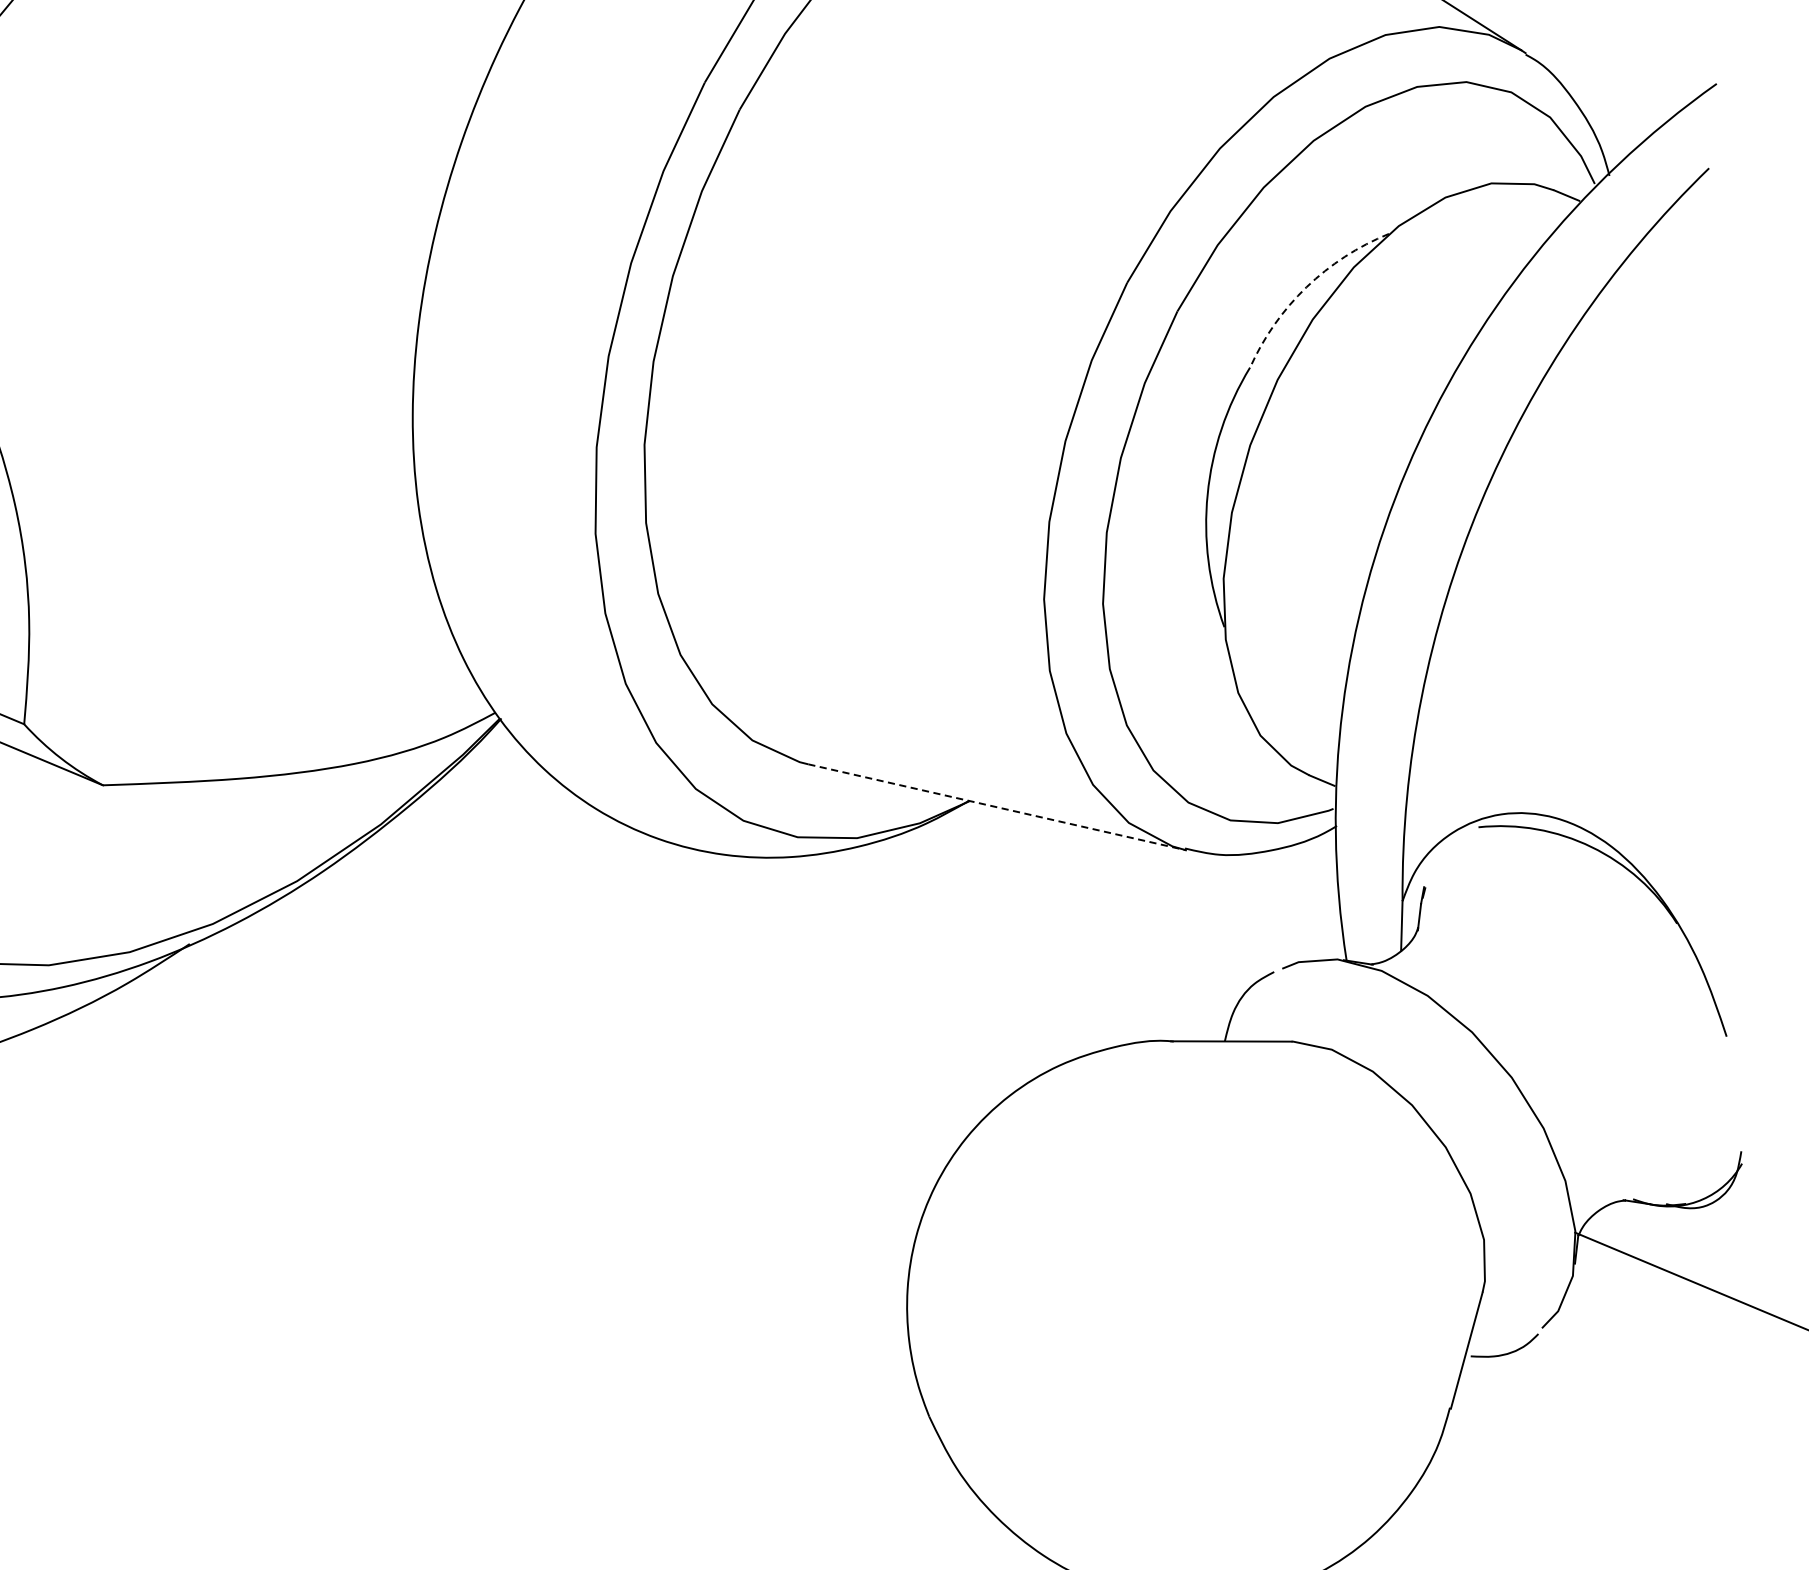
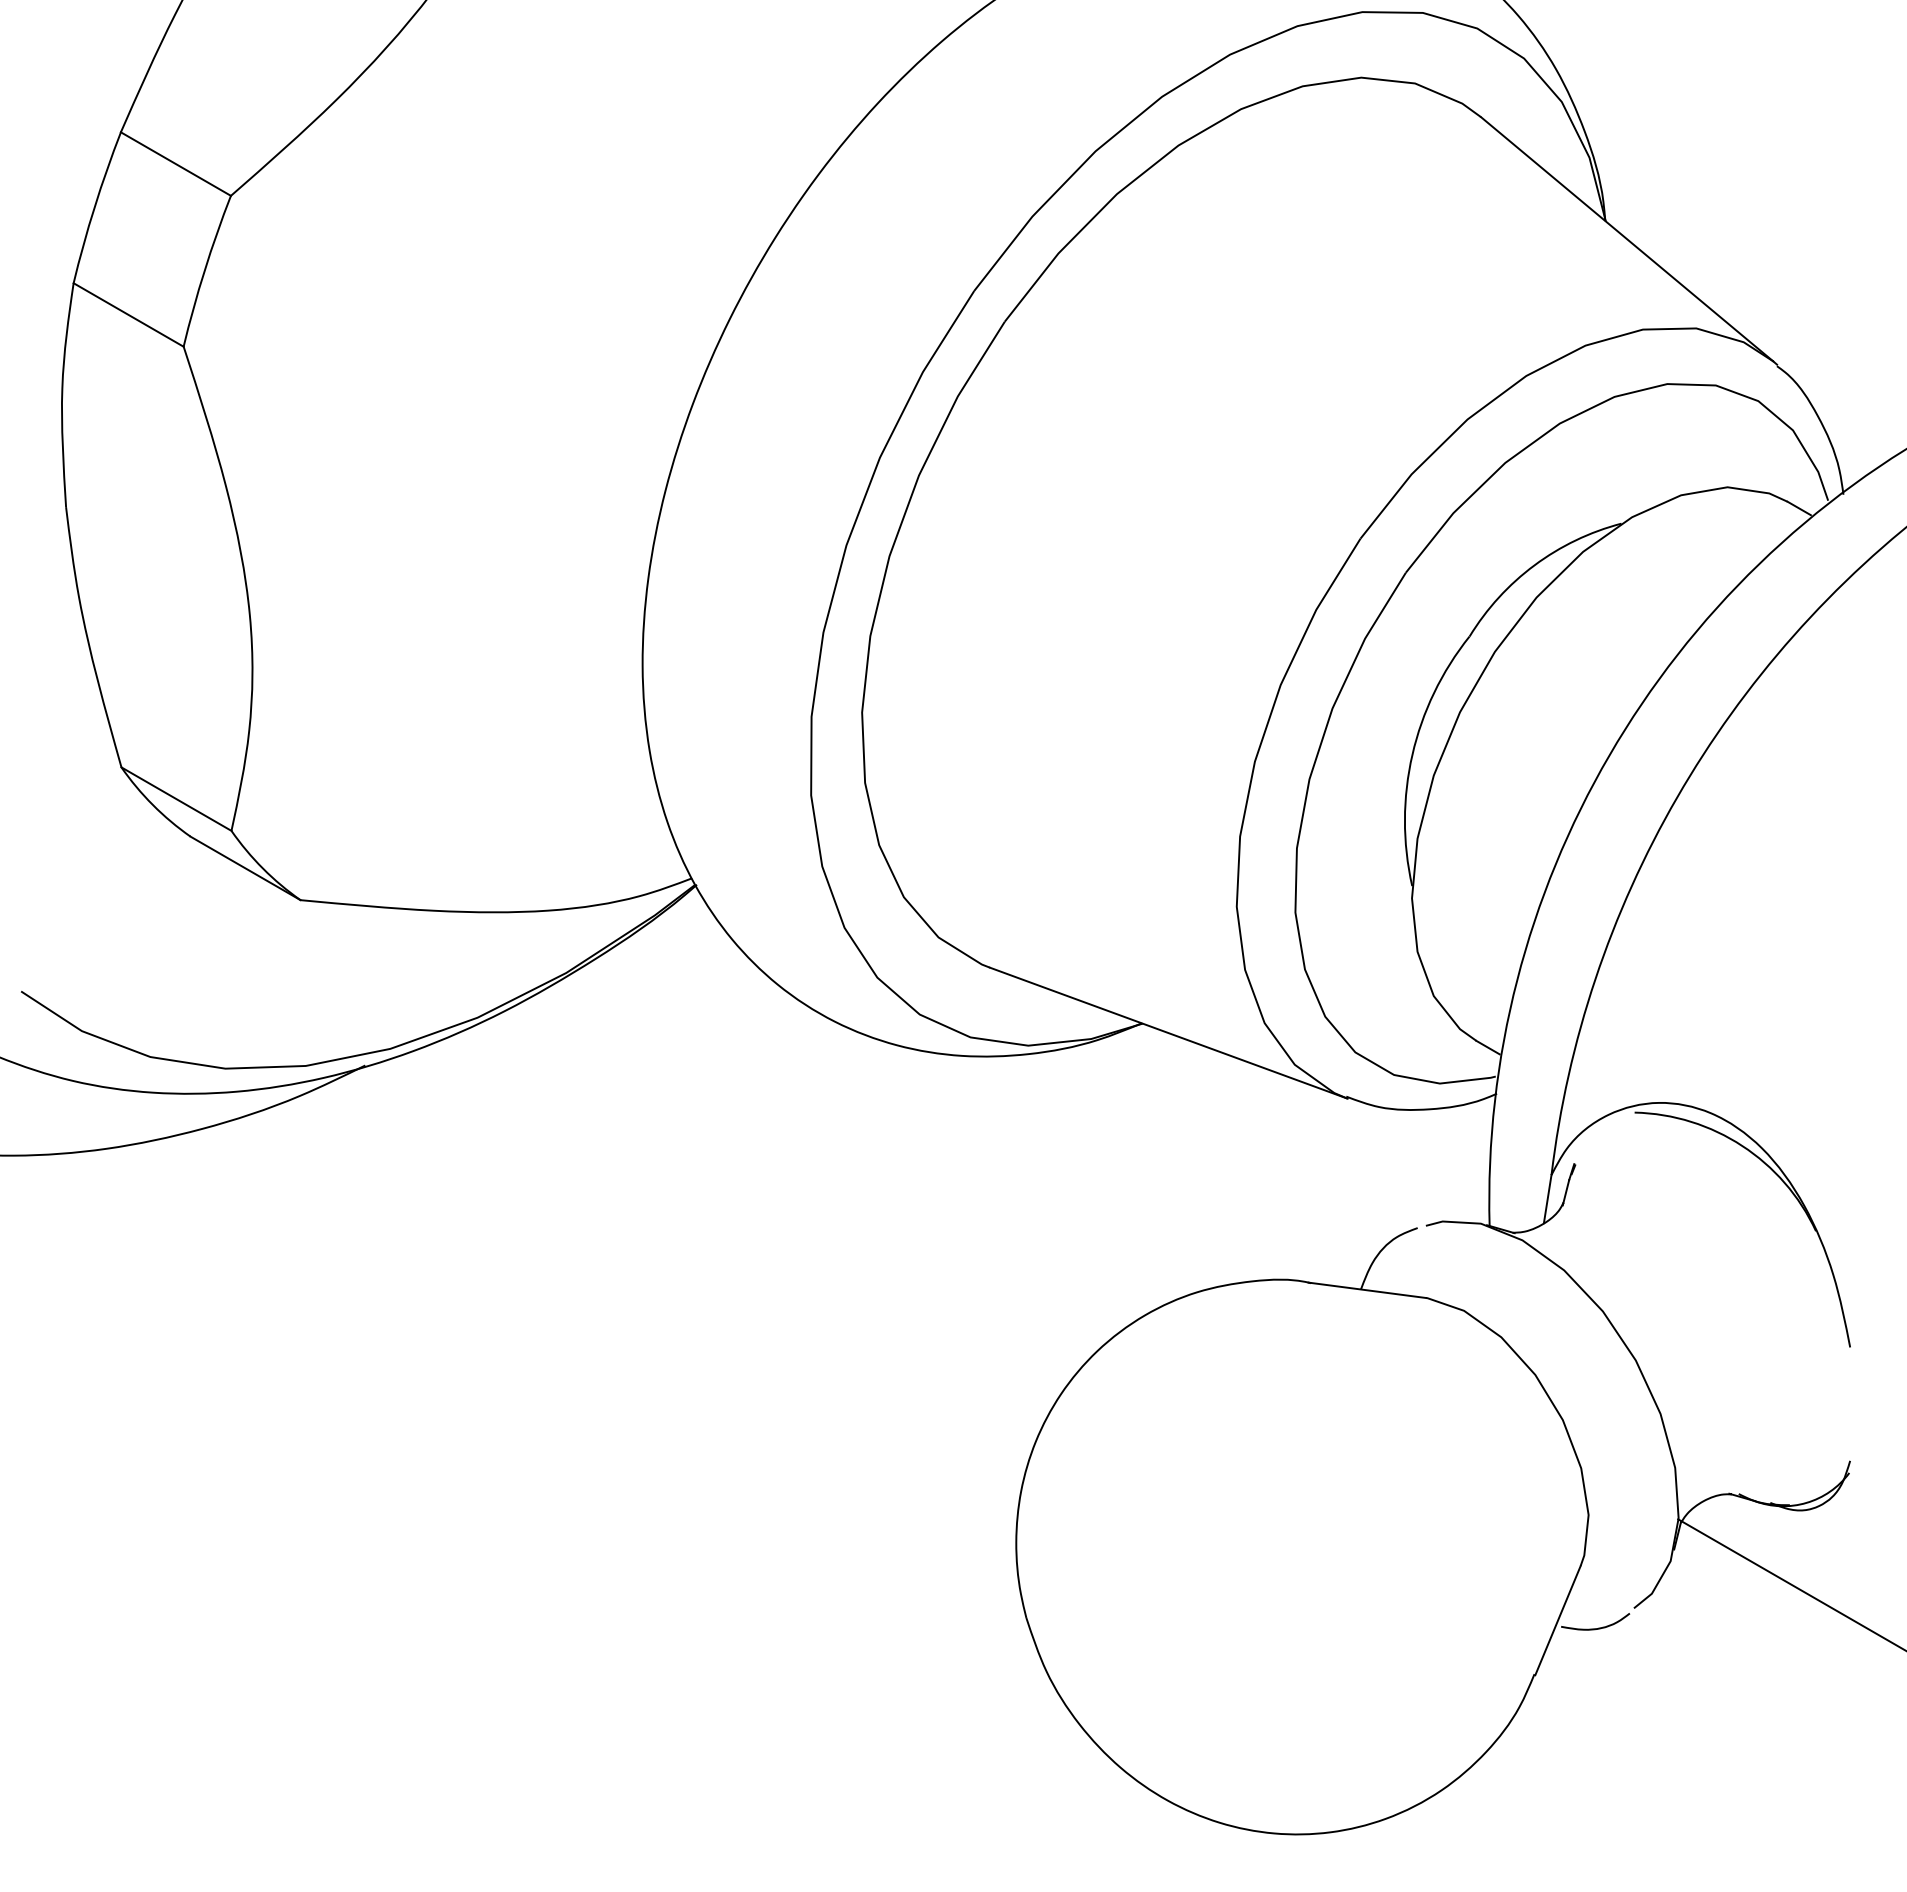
arc: (1306, 287) -> (1534, 565), dashed -> solid
line: (998, 807) -> (1169, 1033), dashed -> solid

